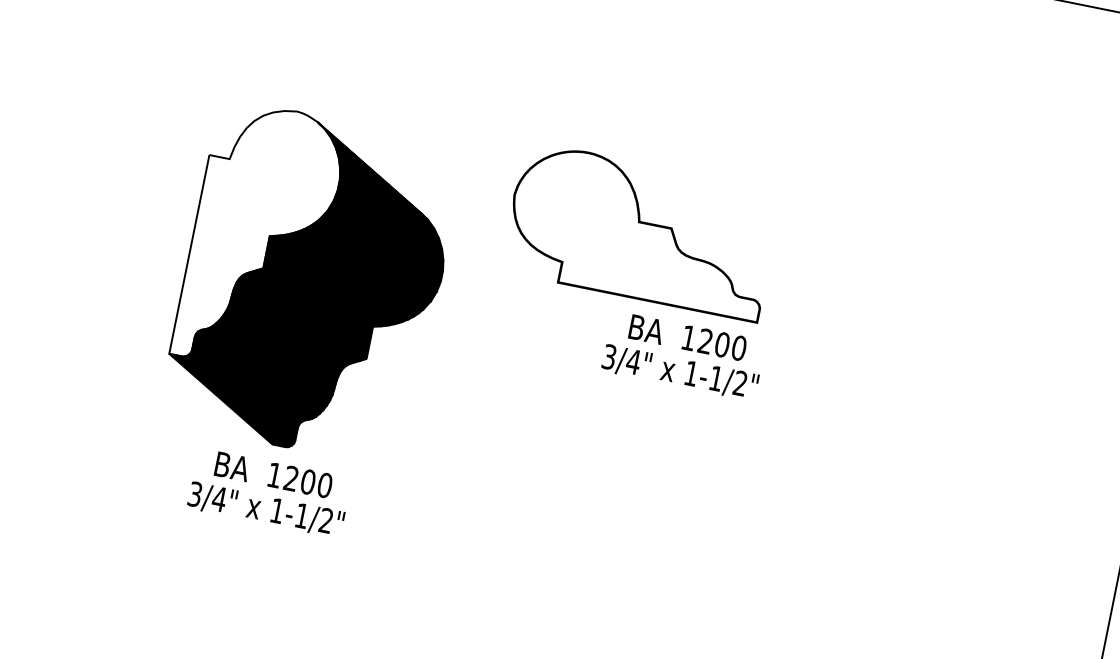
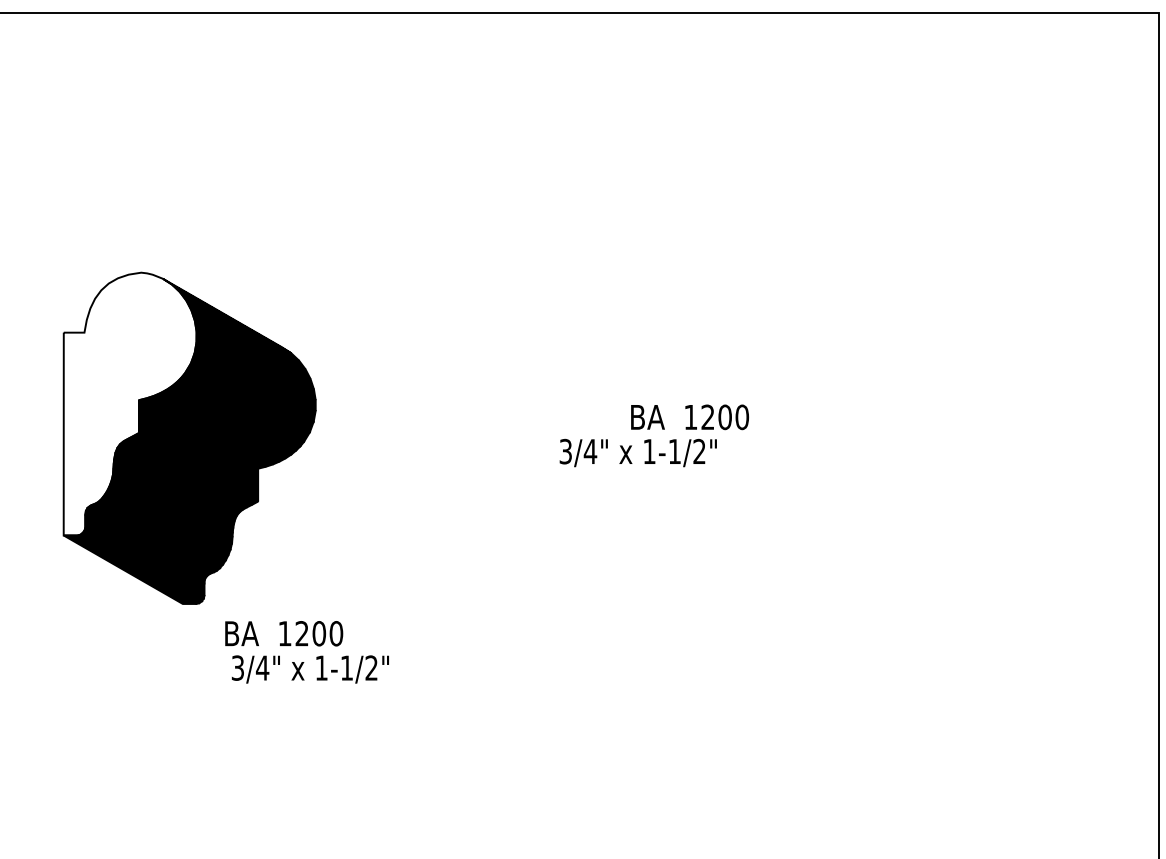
part: (640, 230) -> (622, 321), removed
part: (311, 282) -> (189, 437), moved
text: (679, 372) -> (637, 452), moved
text: (274, 474) -> (284, 633), moved

